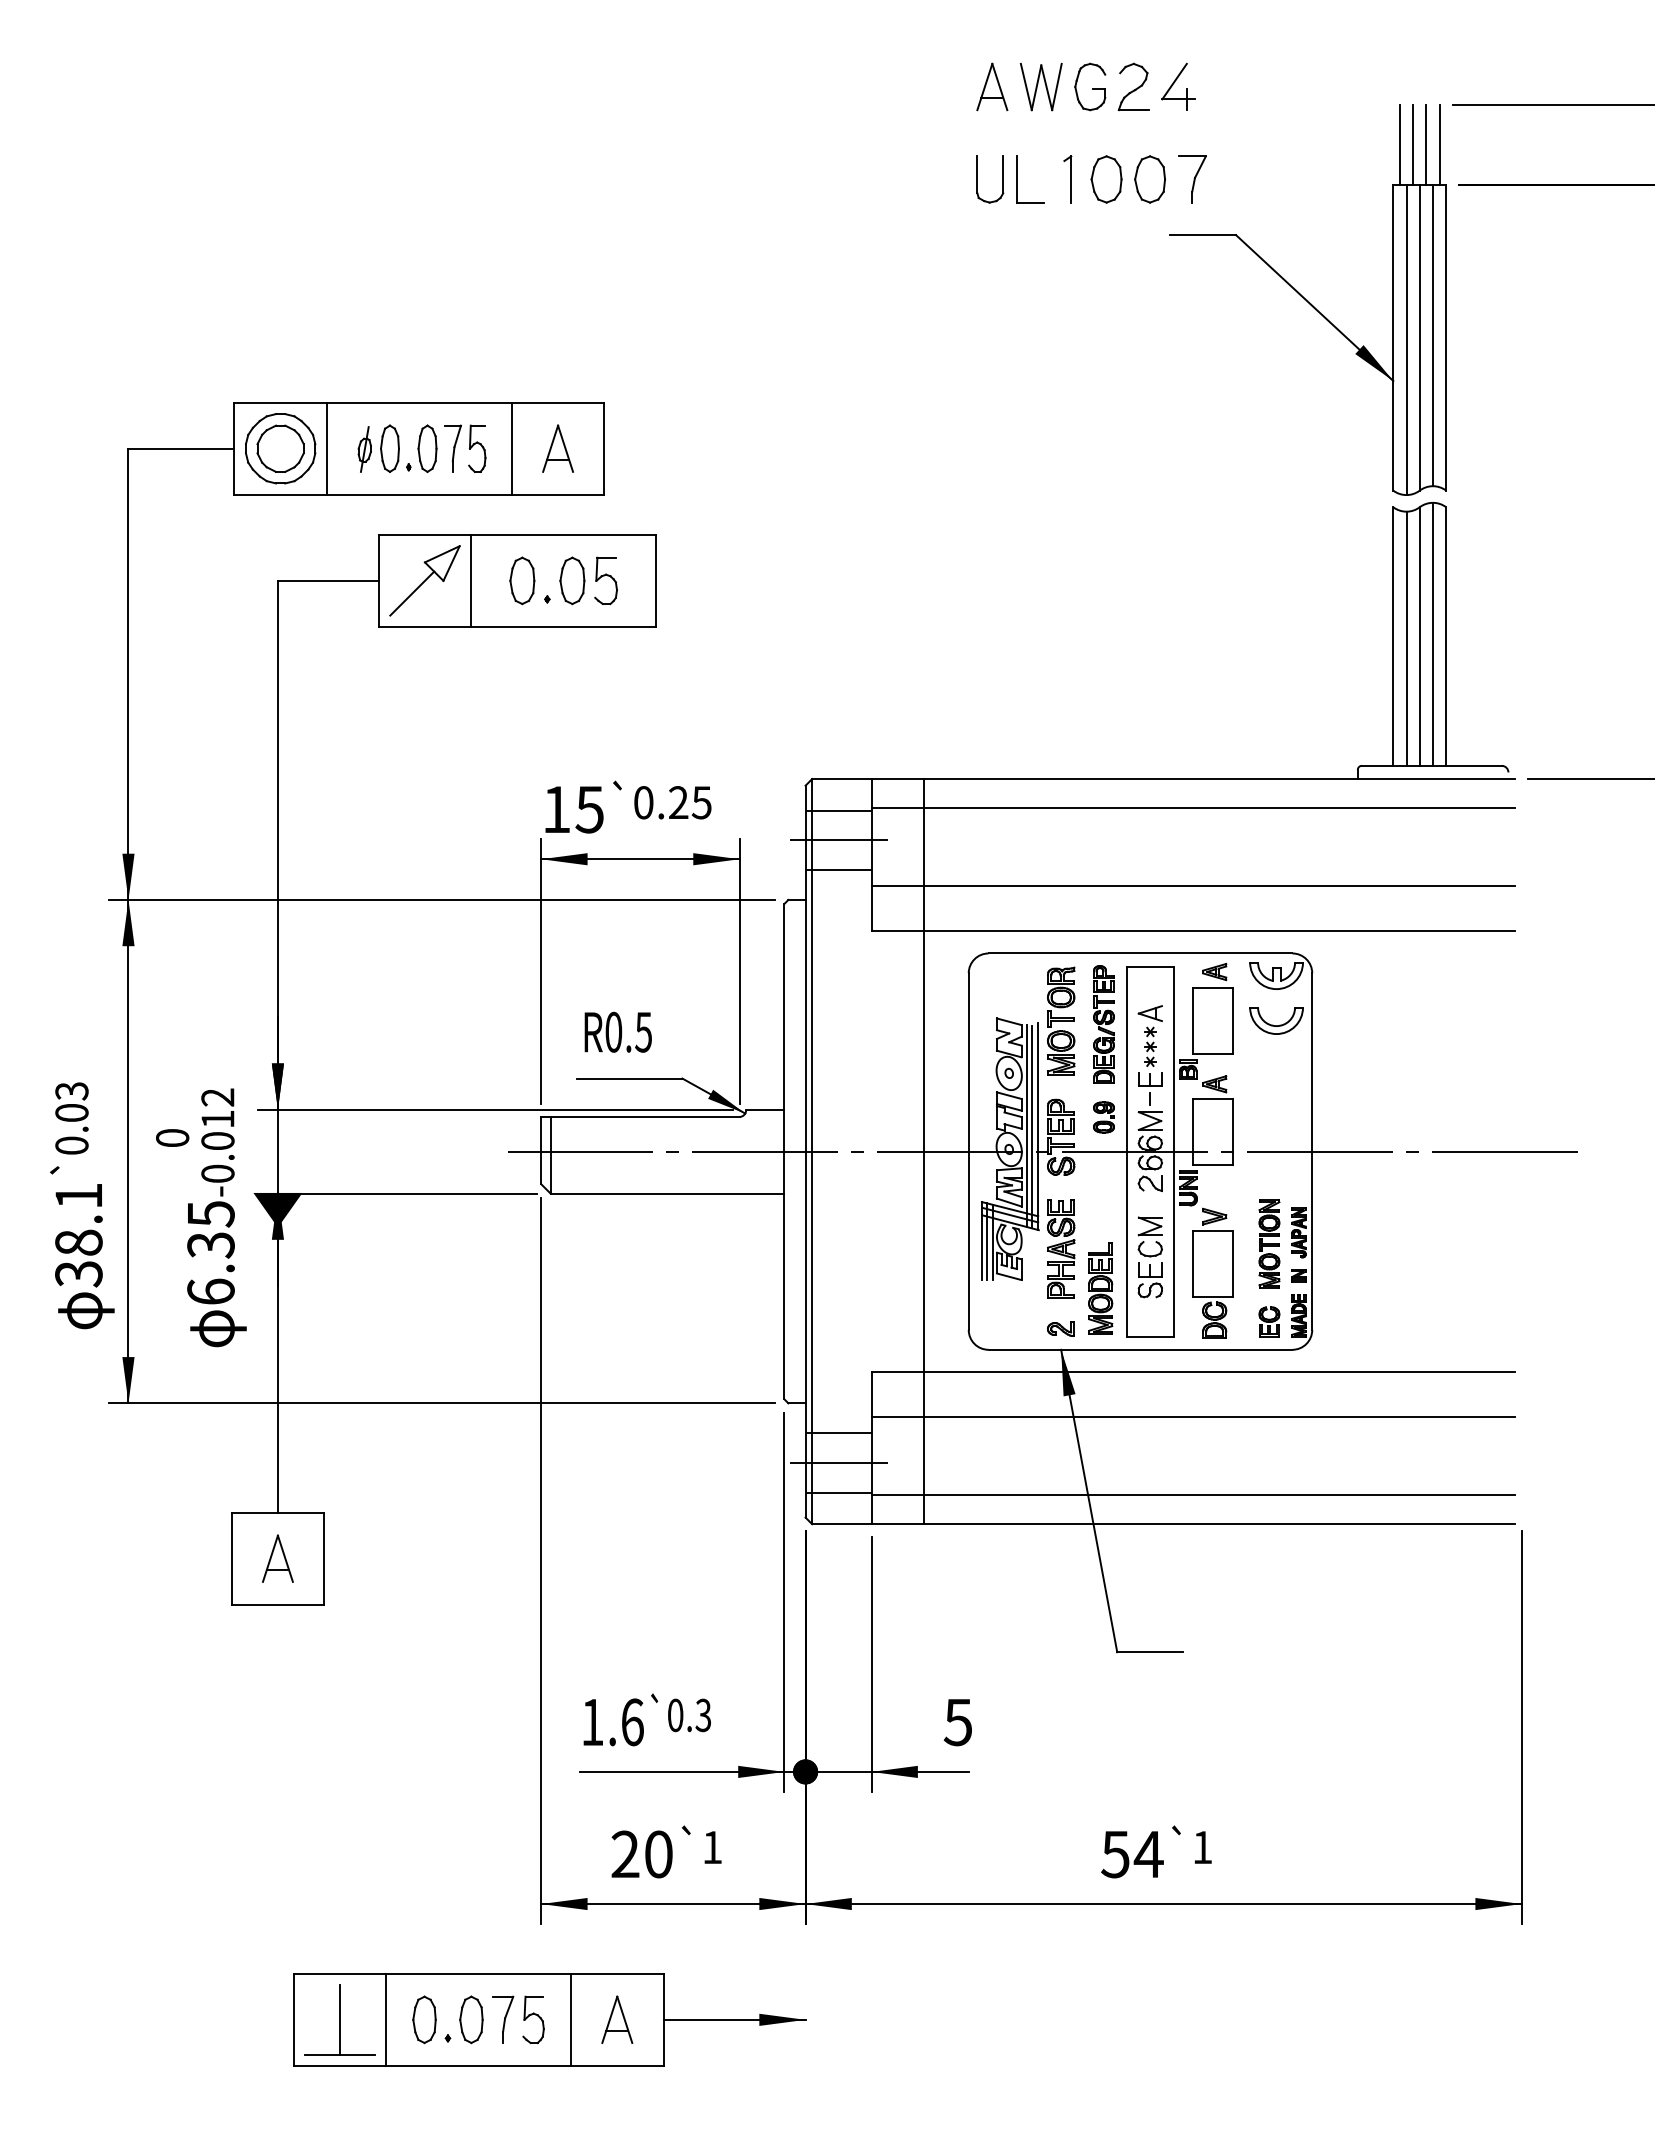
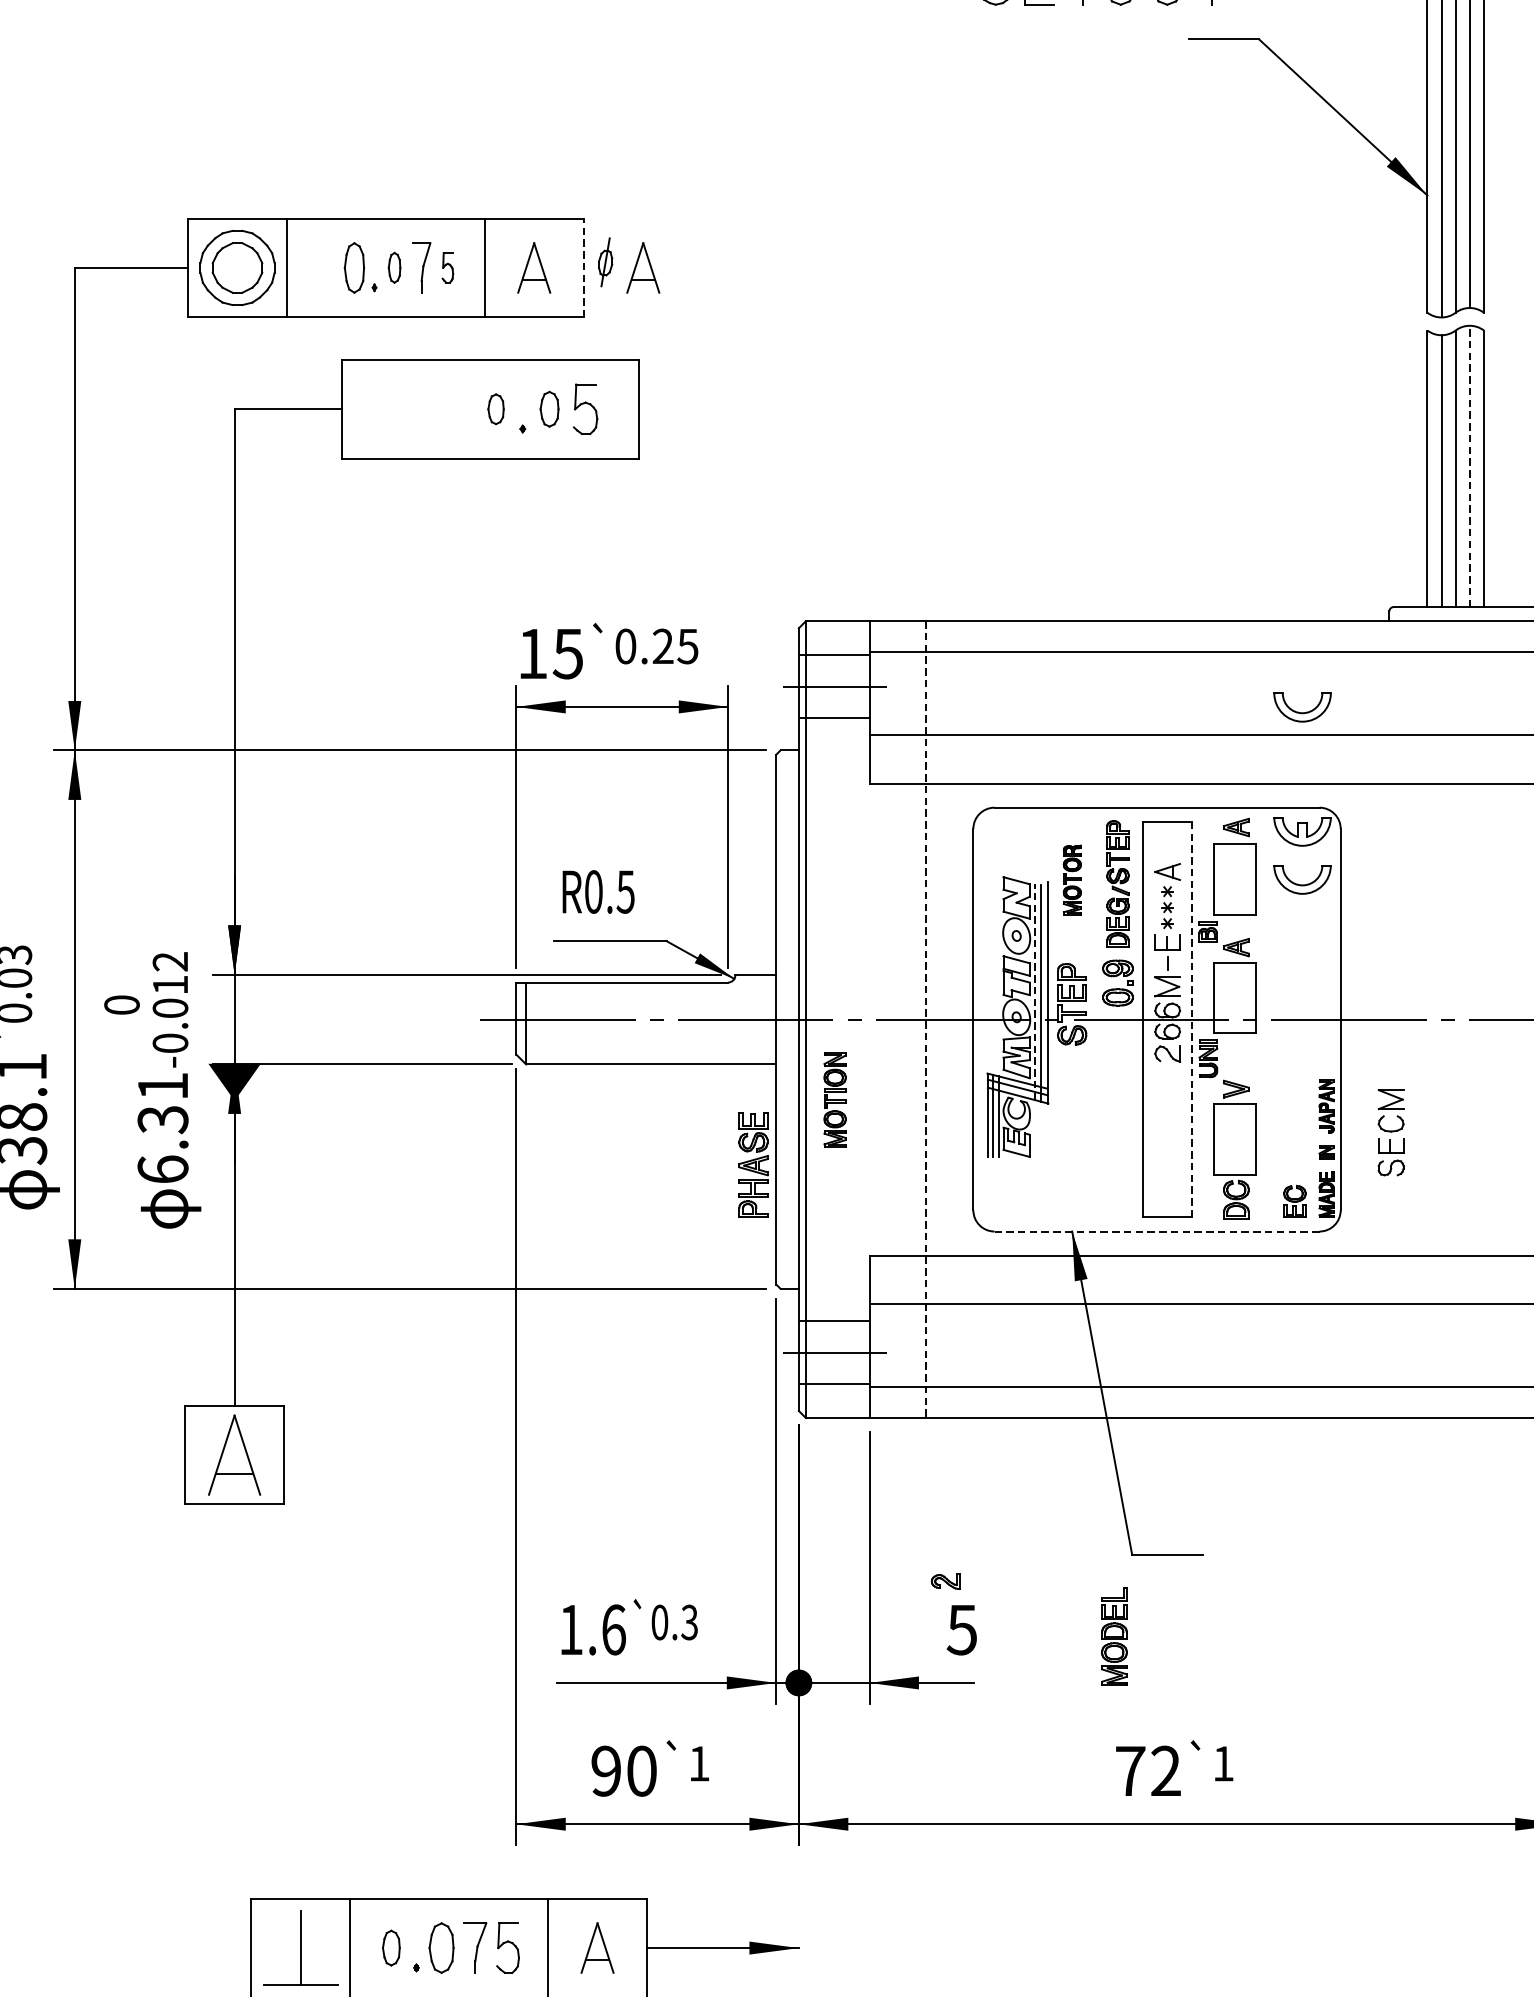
part: (427, 448) -> (394, 267), size x0.6
part: (477, 448) -> (448, 267), size x0.6
line: (604, 448) -> (583, 267), solid -> dashed
part: (659, 448) -> (642, 267), added
part: (364, 449) -> (605, 262), moved
part: (424, 580) -> (391, 408), removed
line: (471, 580) -> (441, 408), removed
part: (522, 580) -> (496, 408), size x0.6
part: (572, 580) -> (549, 408), size x0.7
line: (1432, 634) -> (1469, 466), solid -> dashed
part: (1276, 859) -> (1302, 707), added
part: (1061, 1020) -> (1072, 879), size x0.6
part: (1103, 1117) -> (1117, 983), size x1.4
line: (1026, 1125) -> (1035, 991), solid -> dashed
line: (924, 1151) -> (926, 1019), solid -> dashed
line: (1173, 1151) -> (1192, 1019), solid -> dashed
text: (211, 1214) -> (163, 1086), 6.35 -> 6.31
part: (1269, 1243) -> (835, 1099), moved
part: (1061, 1248) -> (753, 1164), moved
part: (1149, 1257) -> (1390, 1132), moved
part: (1100, 1288) -> (1114, 1636), moved
part: (1060, 1328) -> (945, 1580), moved
line: (1140, 1349) -> (1157, 1231), solid -> dashed
part: (277, 1558) -> (234, 1454), size x1.6
text: (625, 1854) -> (606, 1771), 20 -> 90
text: (1132, 1854) -> (1148, 1771), 54 -> 72
part: (424, 2019) -> (391, 1947), size x0.7

